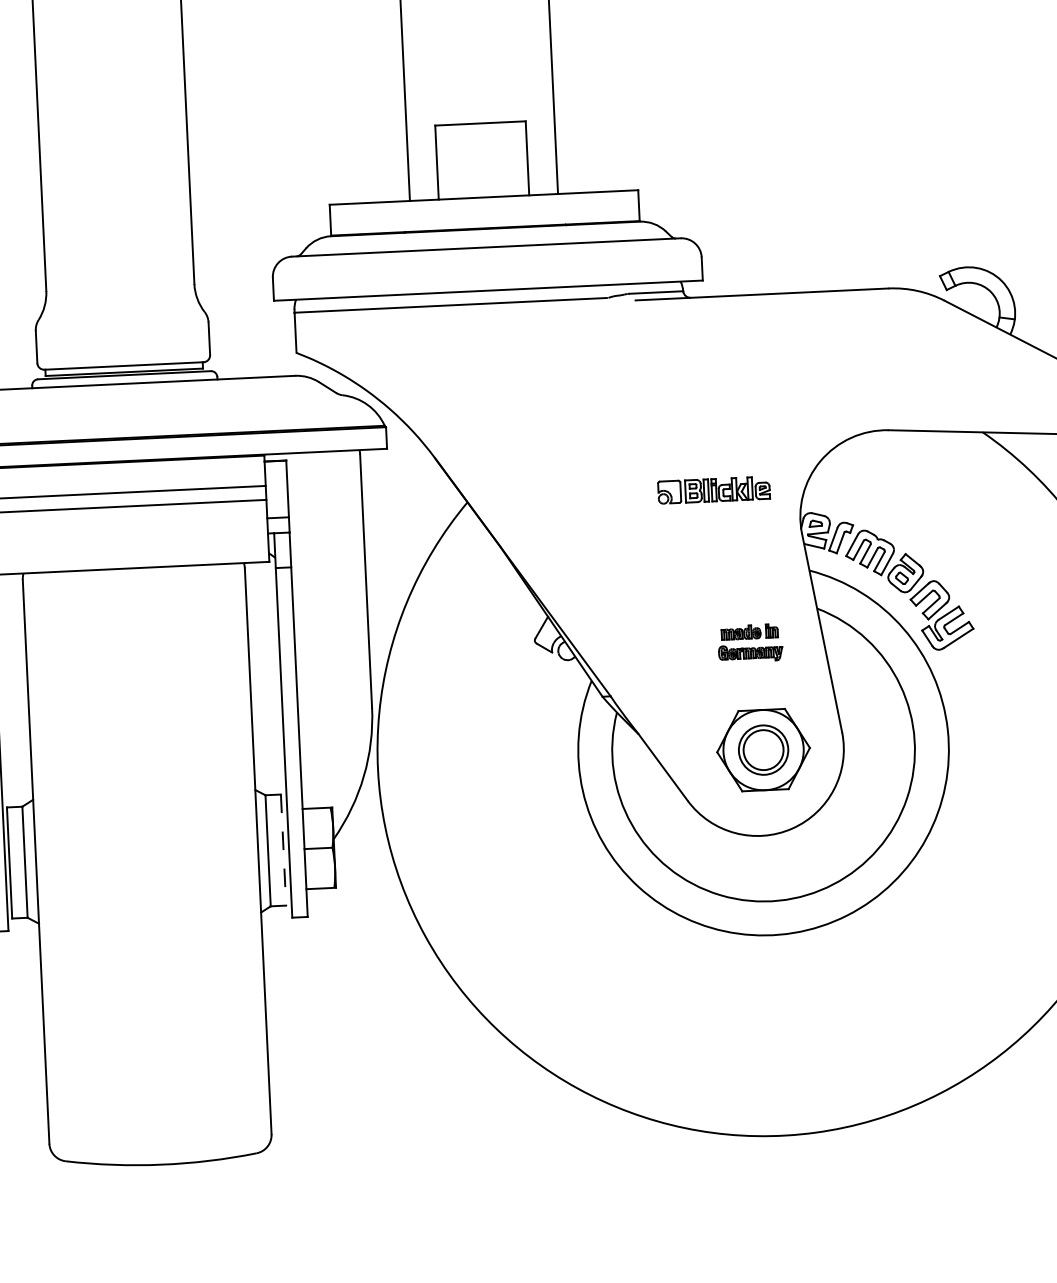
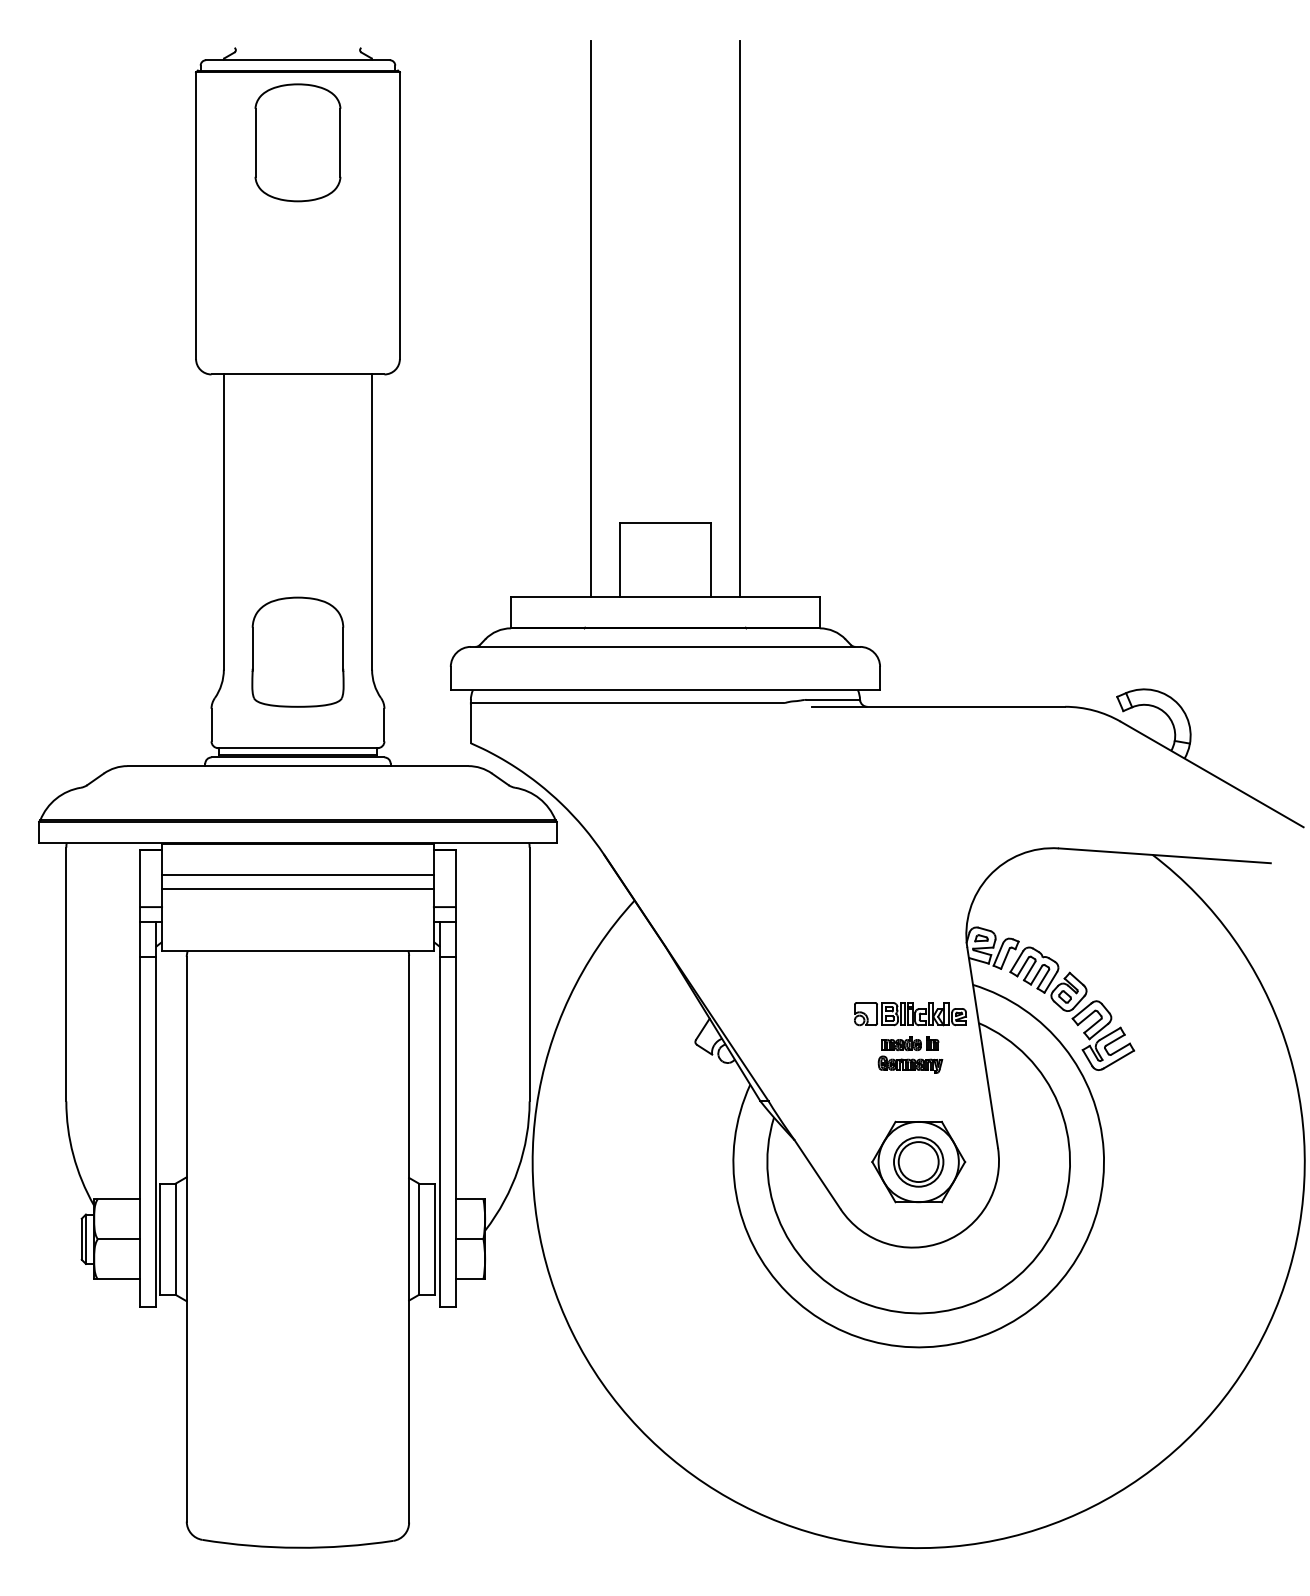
part: (119, 269) -> (297, 651), added
part: (714, 490) -> (910, 1014), moved
line: (283, 850) -> (434, 1239), dashed -> solid

